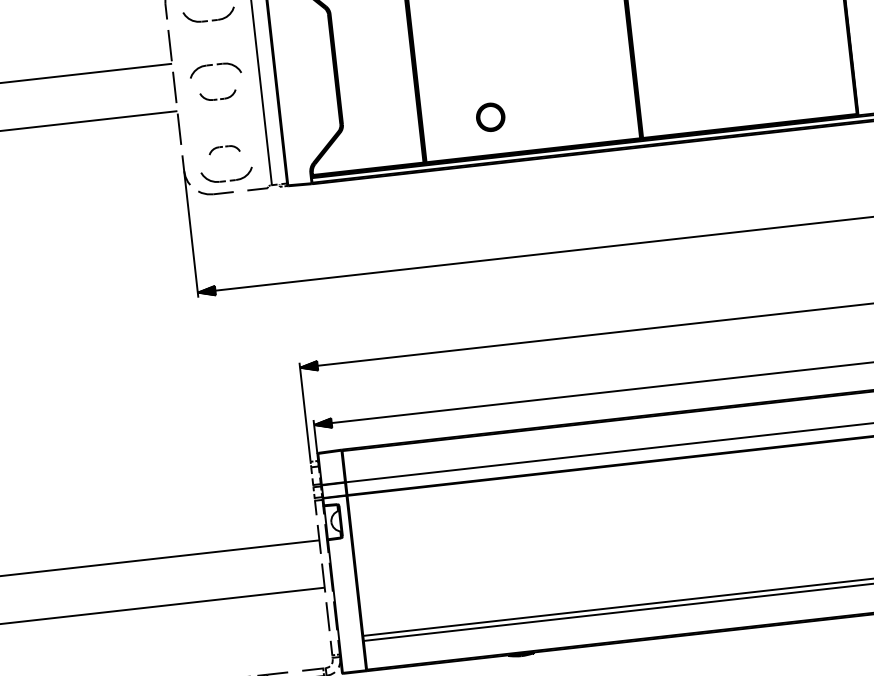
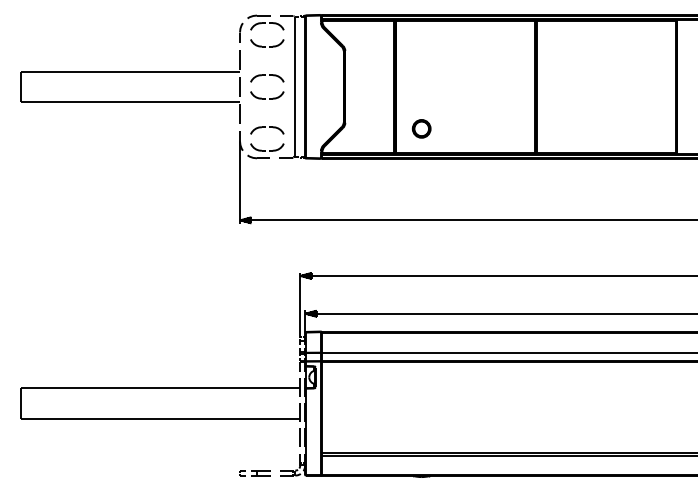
part: (218, 95) -> (267, 95), size x1.43
part: (490, 116) -> (421, 128), moved
part: (224, 149) -> (267, 130), size x1.67

